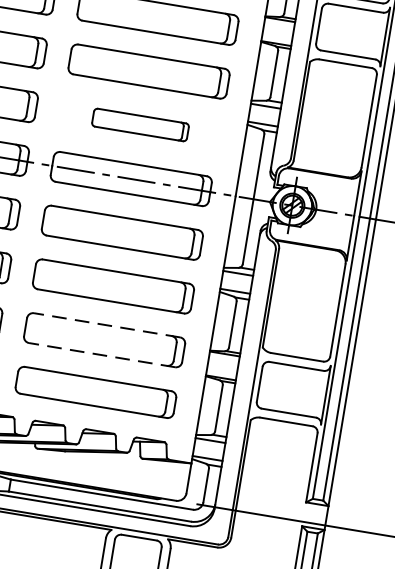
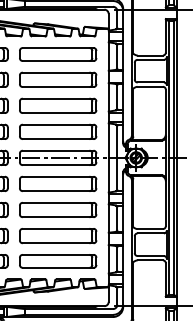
part: (141, 124) -> (58, 131), size x1.67
line: (105, 324) -> (57, 228), dashed -> solid
line: (100, 355) -> (57, 243), dashed -> solid

